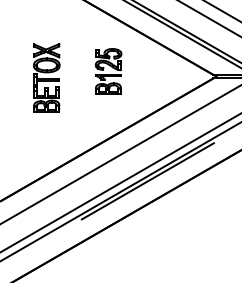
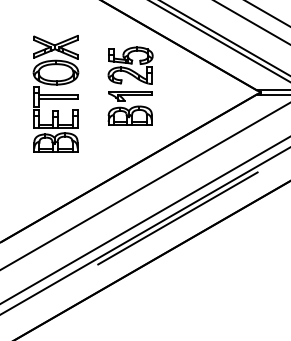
part: (108, 71) -> (130, 86), size x1.43
part: (46, 77) -> (55, 93), size x1.43

